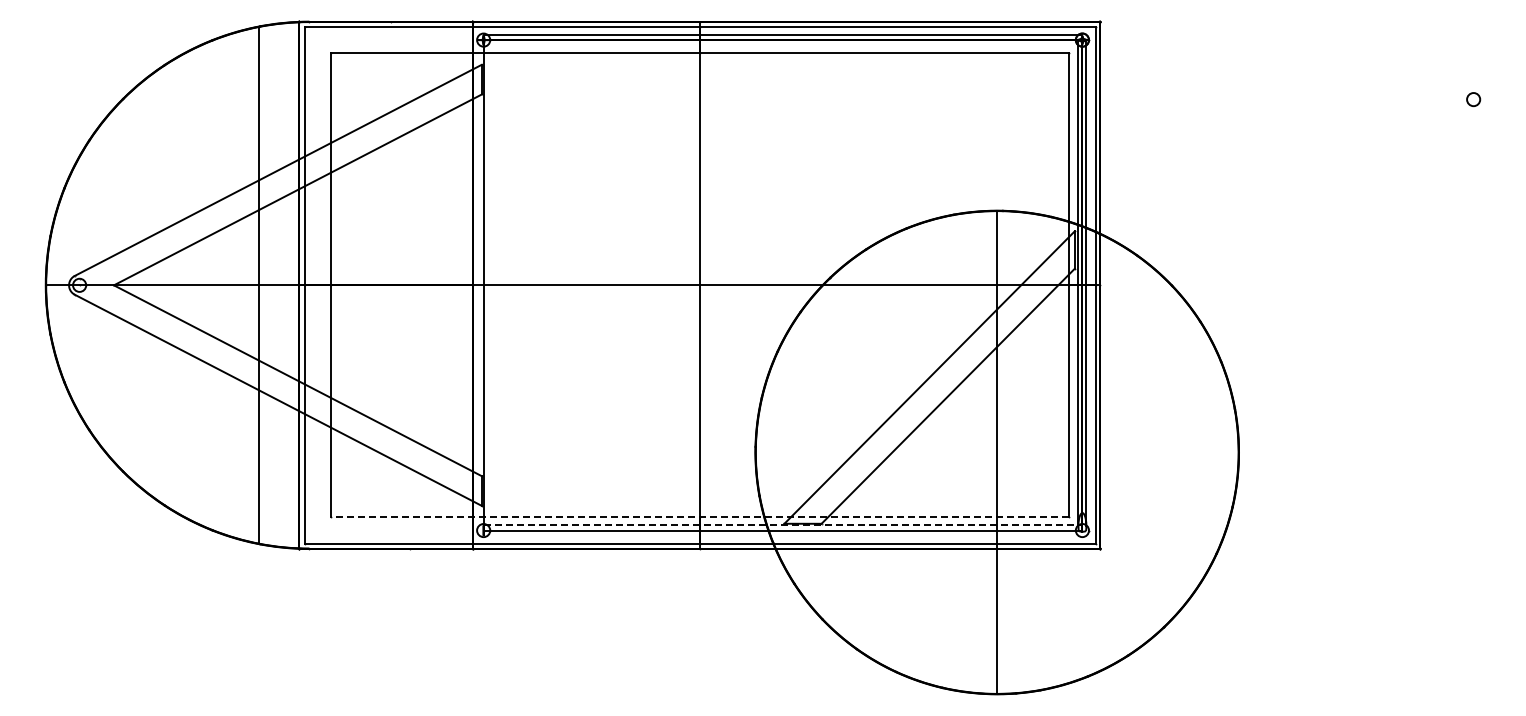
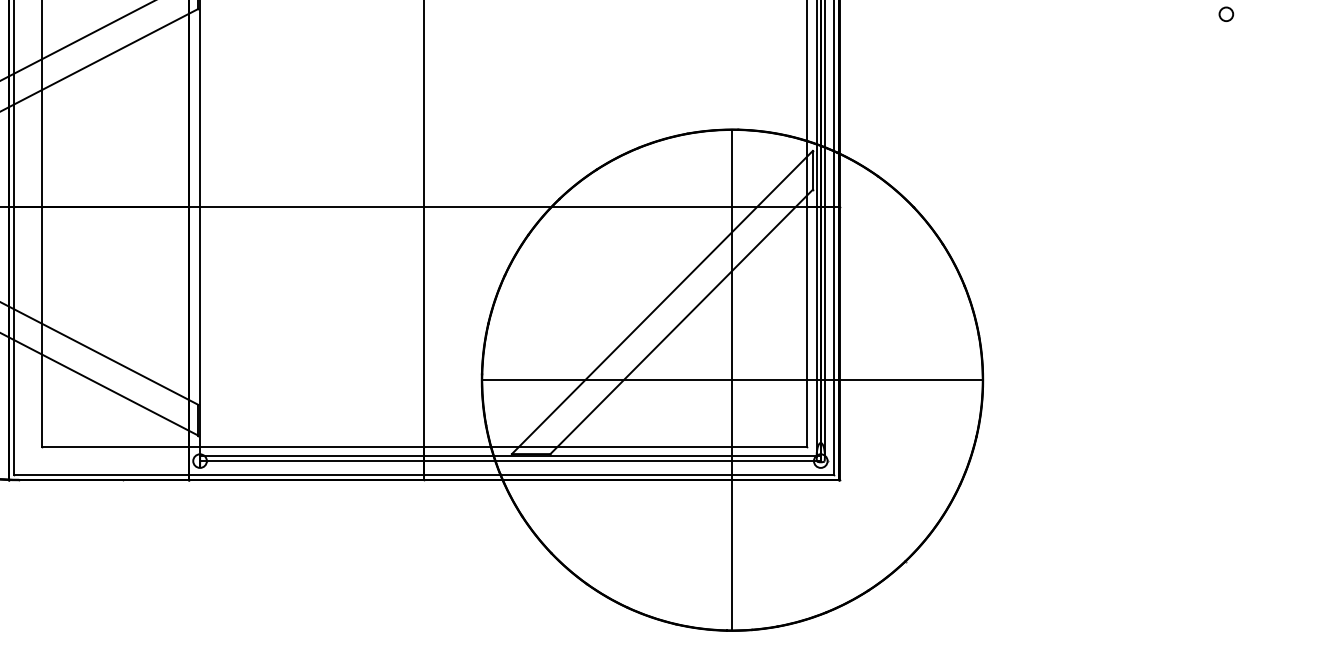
line: (996, 452) -> (731, 380), added
line: (699, 517) -> (423, 447), dashed -> solid
line: (783, 525) -> (510, 455), dashed -> solid

